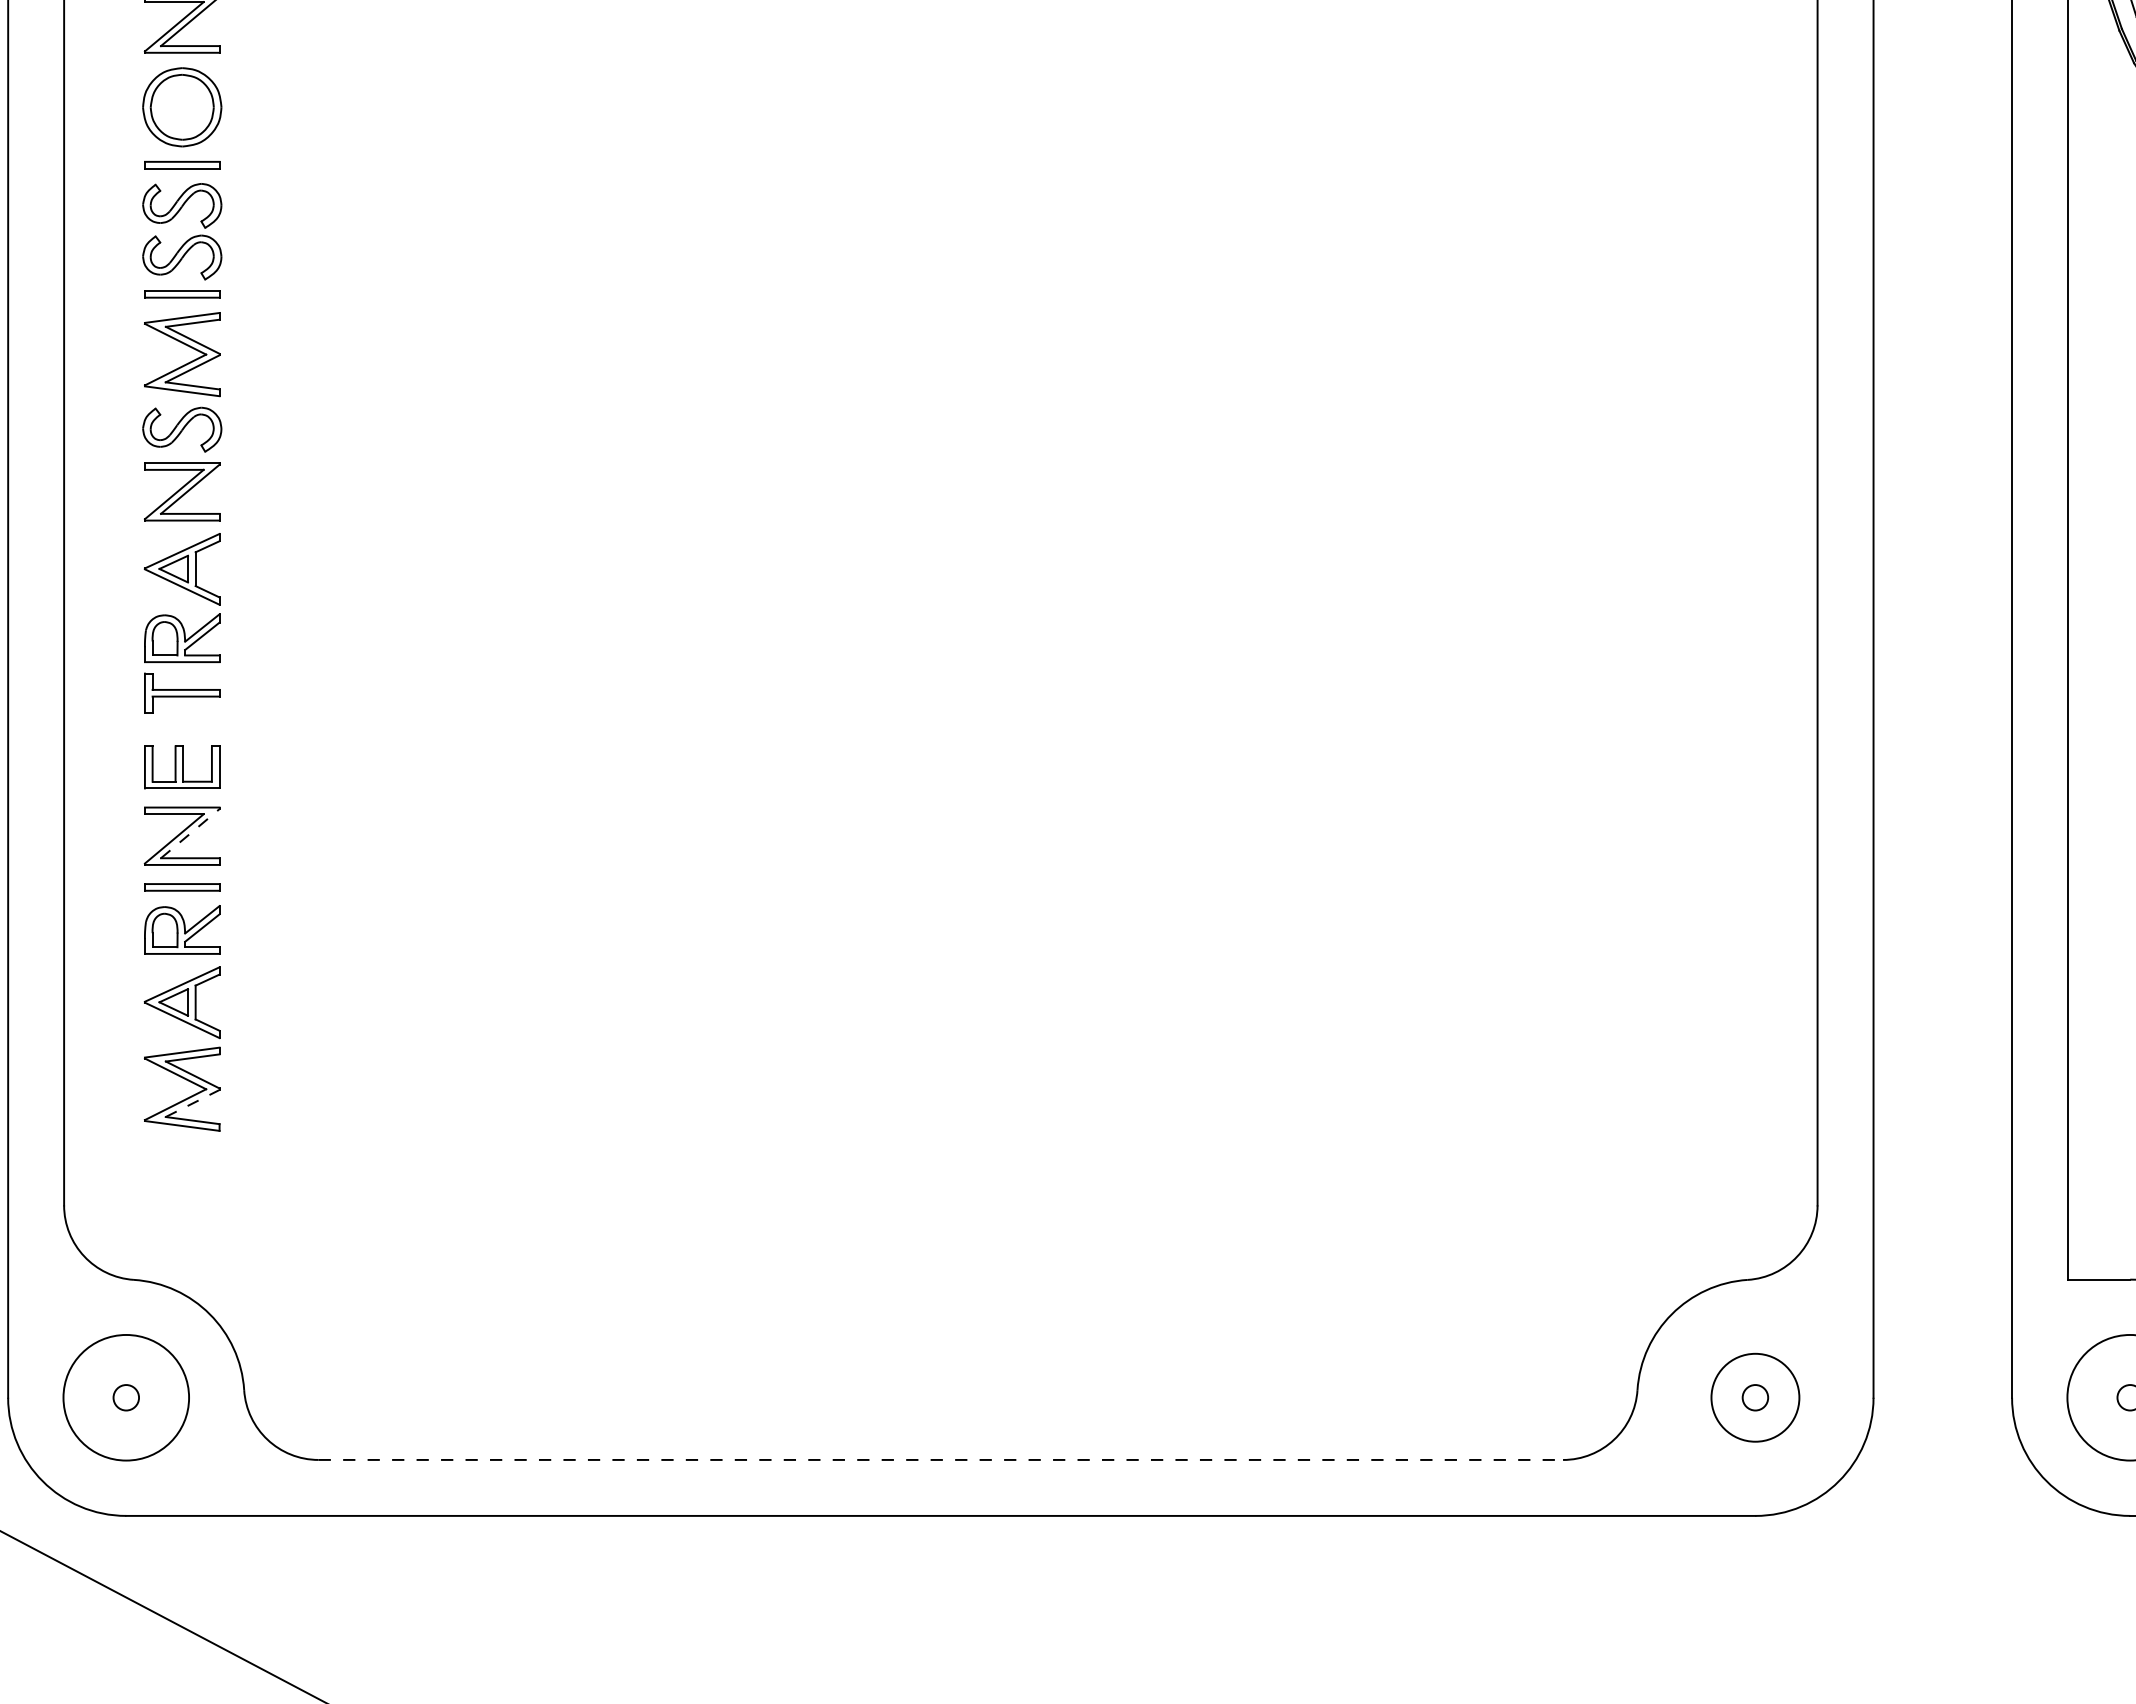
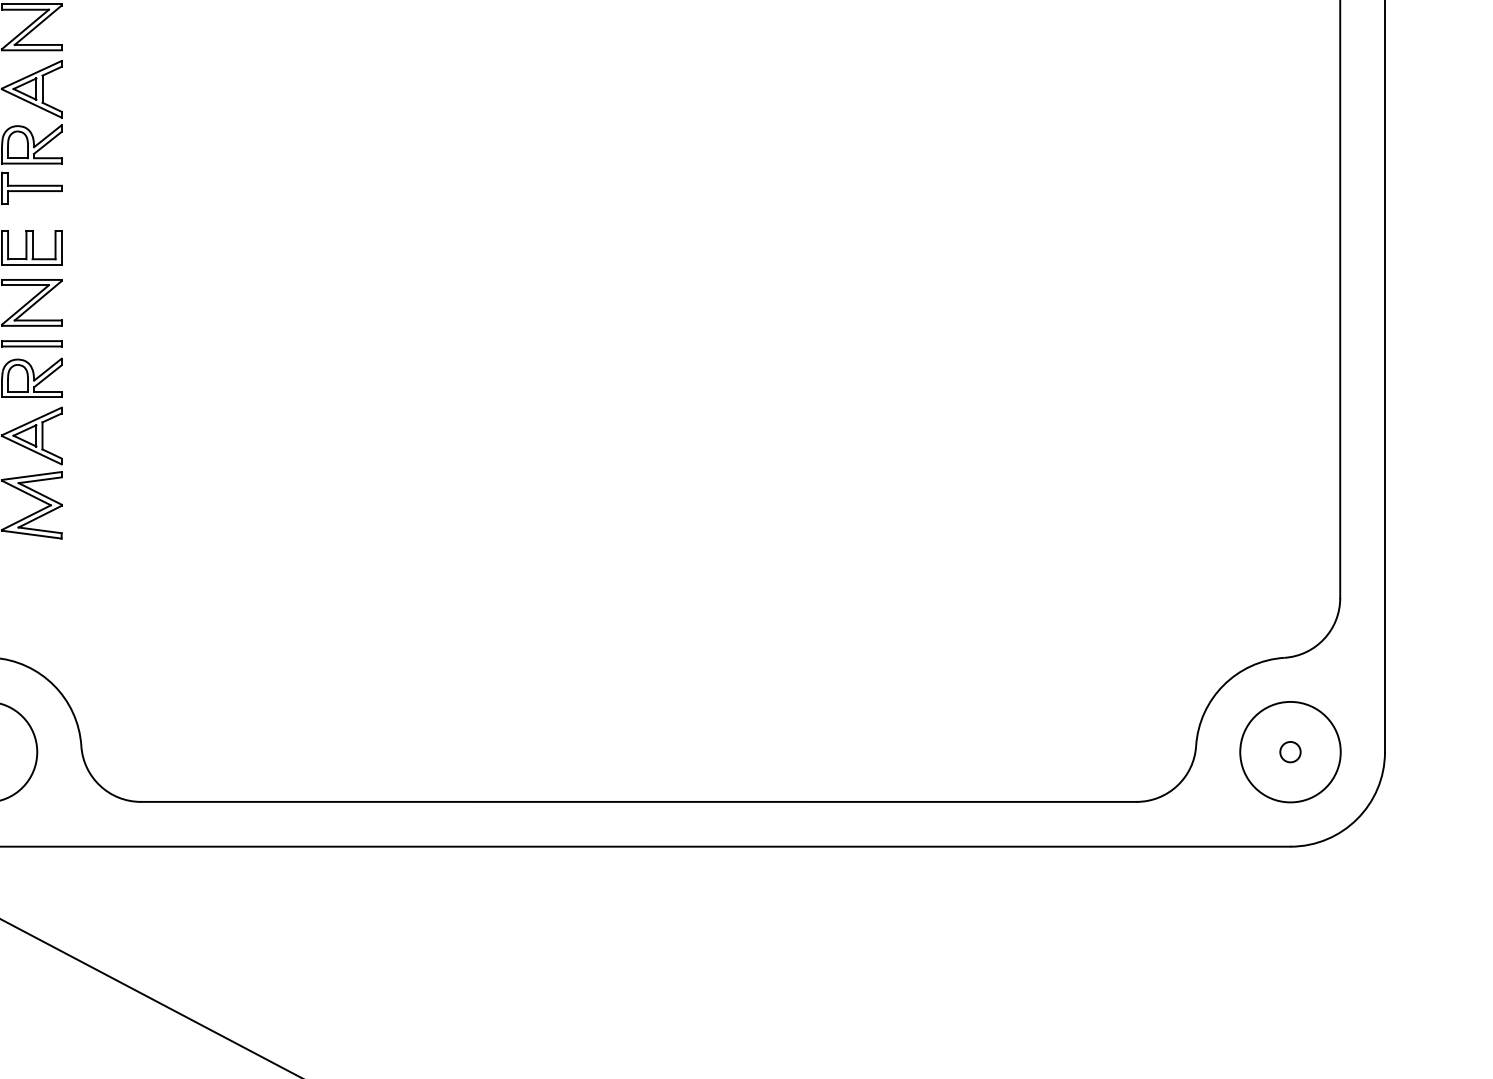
line: (190, 833) -> (38, 300), dashed -> solid
line: (193, 1103) -> (40, 516), dashed -> solid
circle: (1755, 1397) -> (1290, 751), size x1.43
line: (941, 1459) -> (639, 801), dashed -> solid

